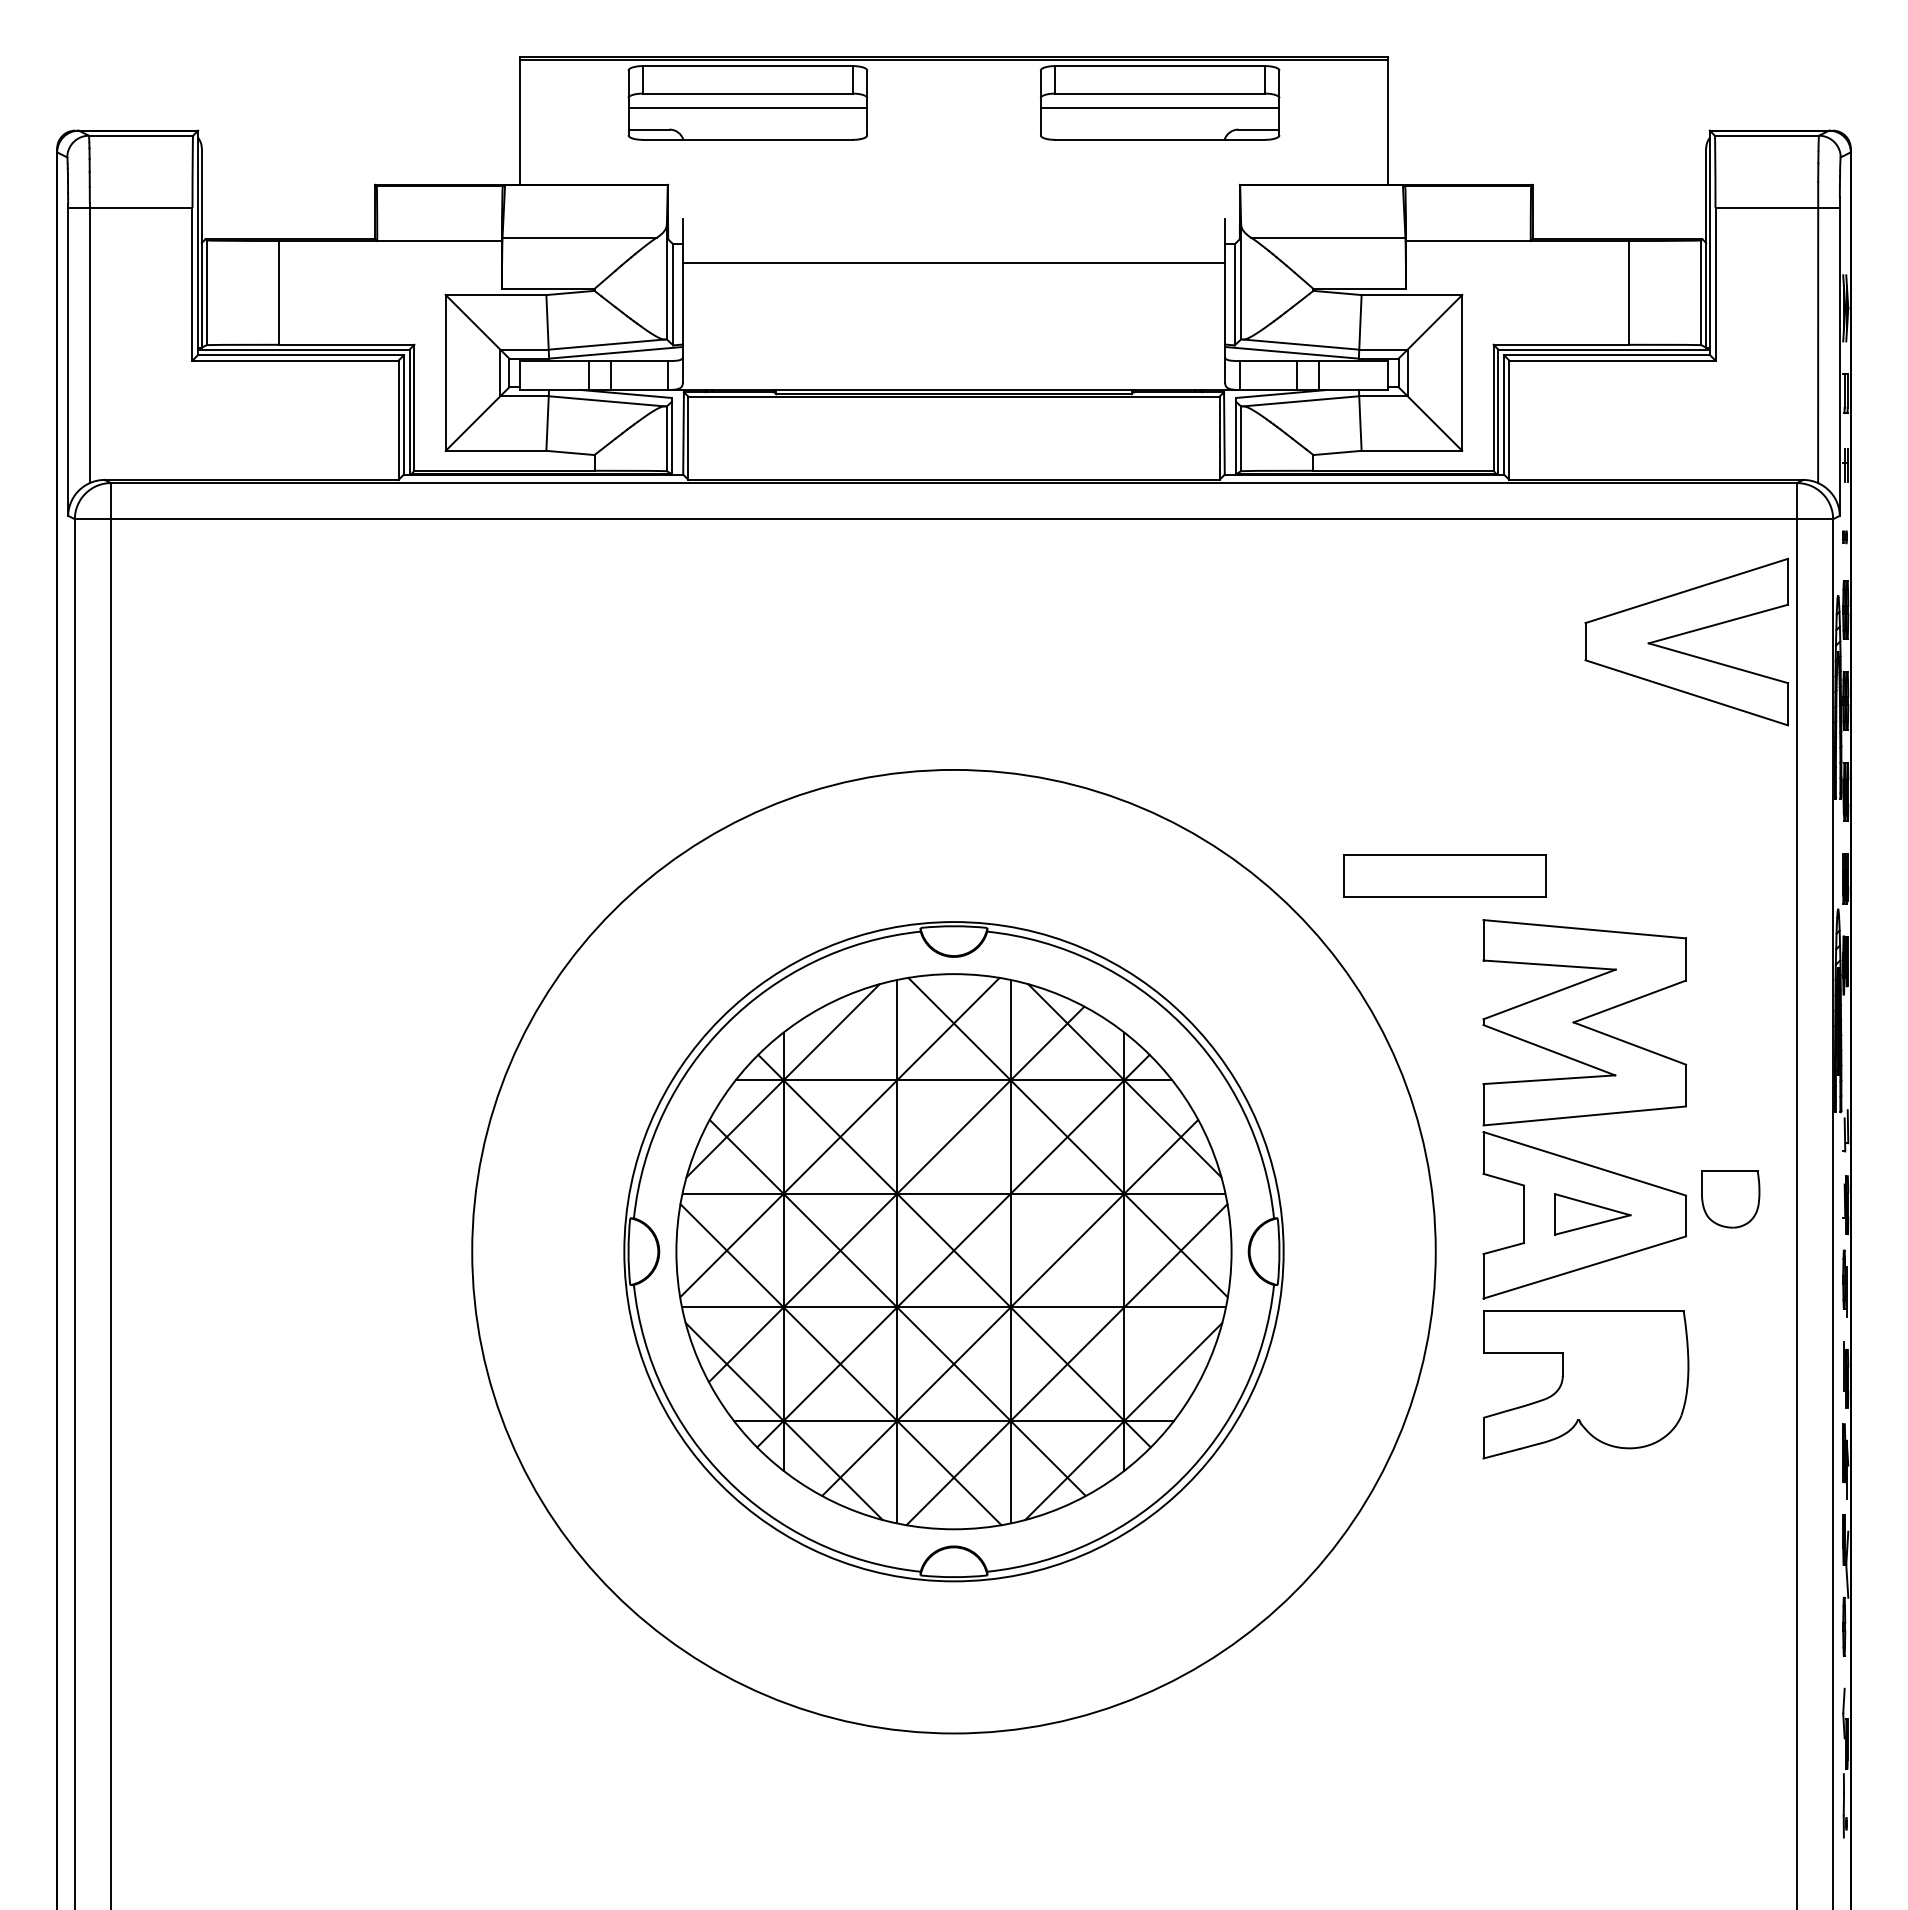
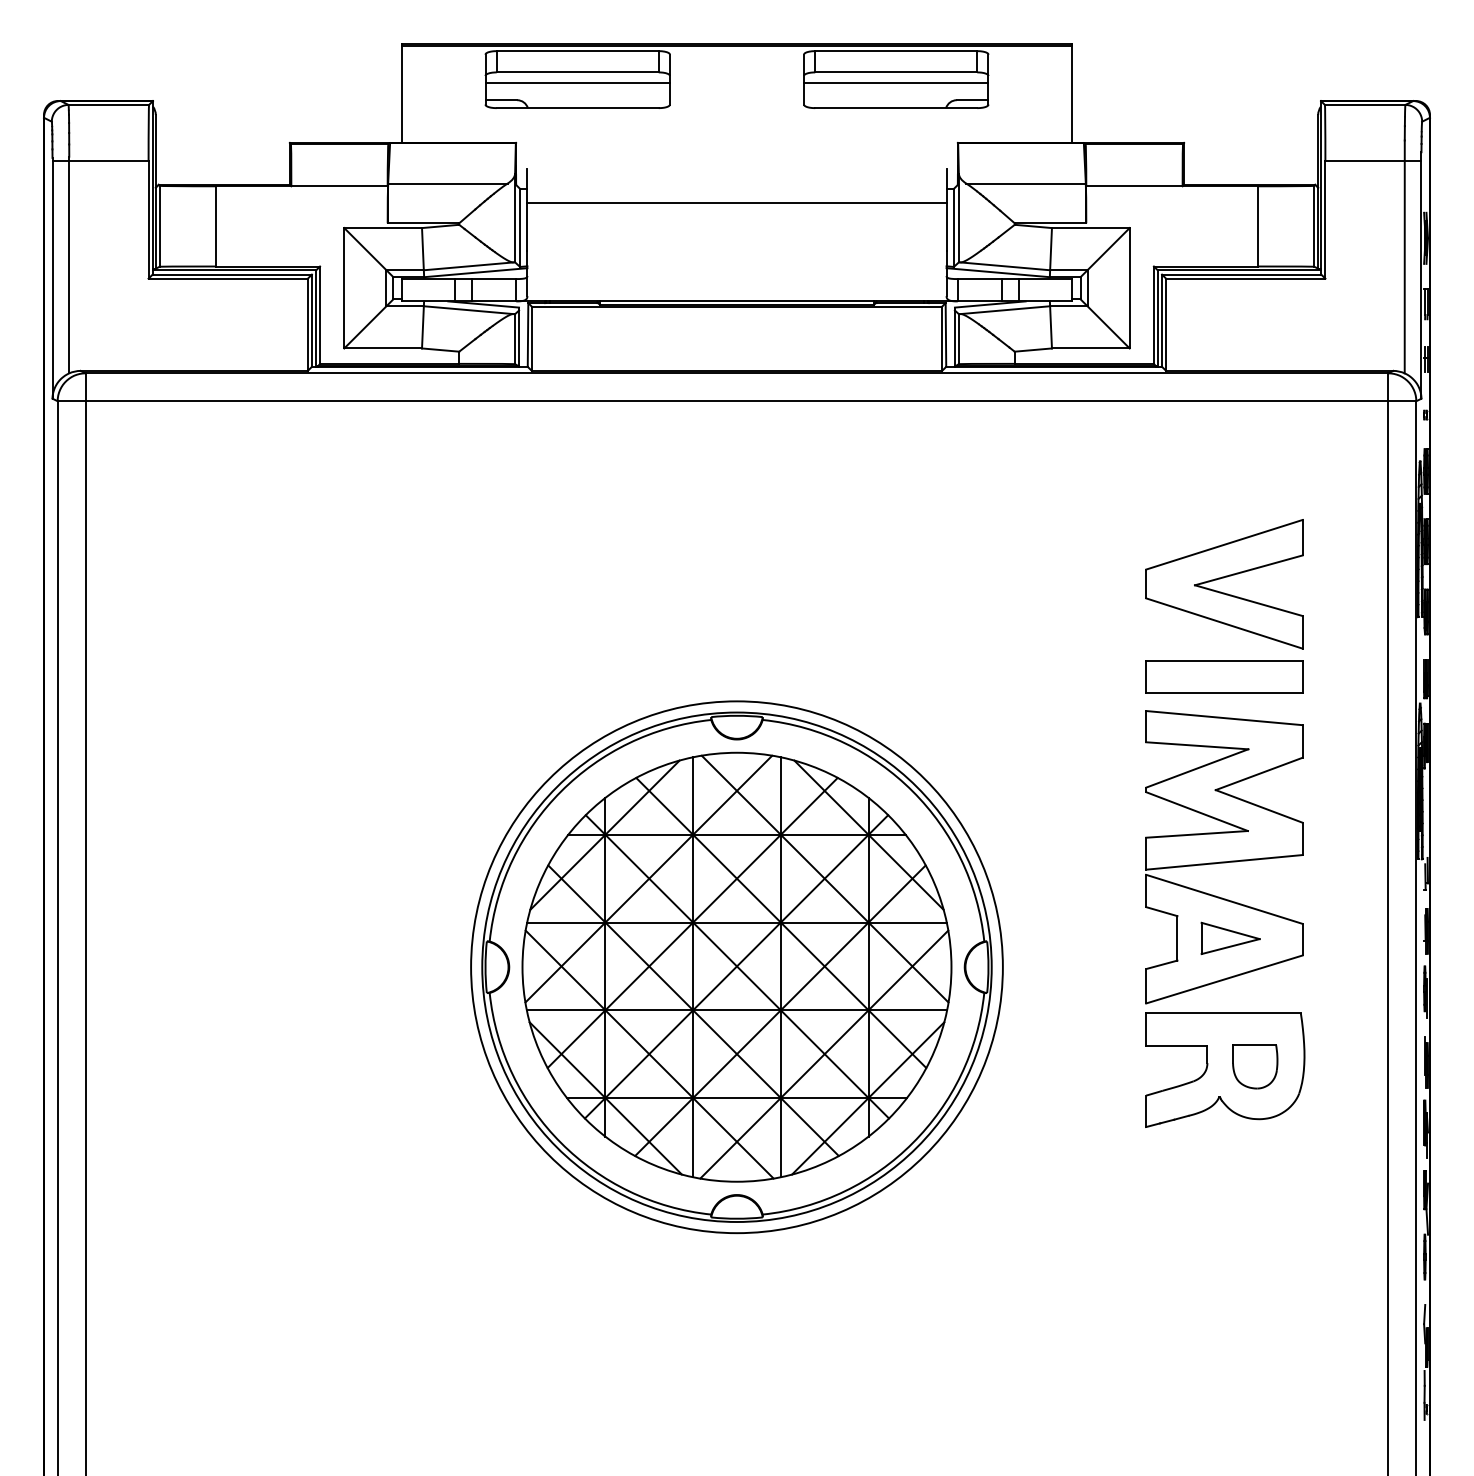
part: (1685, 634) -> (1223, 578), moved
part: (1444, 875) -> (1224, 676), moved
line: (1010, 1194) -> (780, 923), added
part: (1730, 1199) -> (1255, 1066), moved
circle: (953, 1251) -> (736, 967), size x0.71

